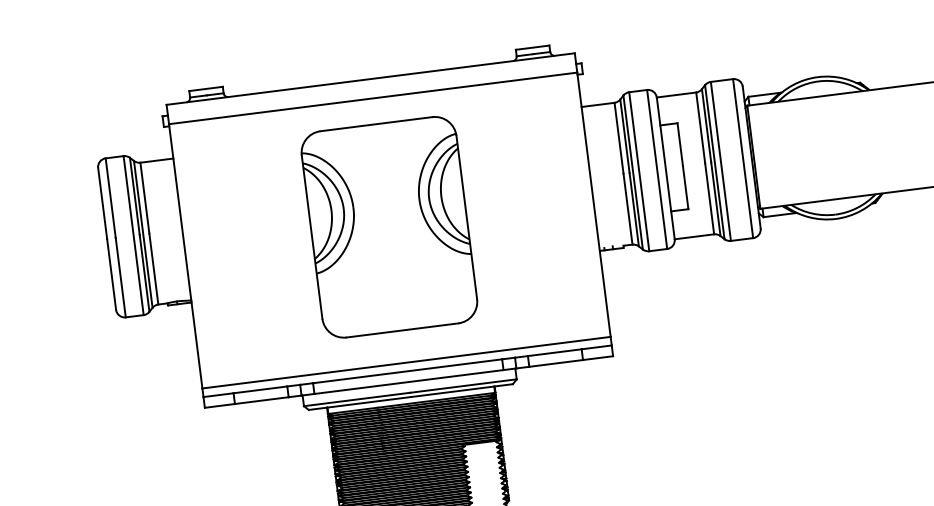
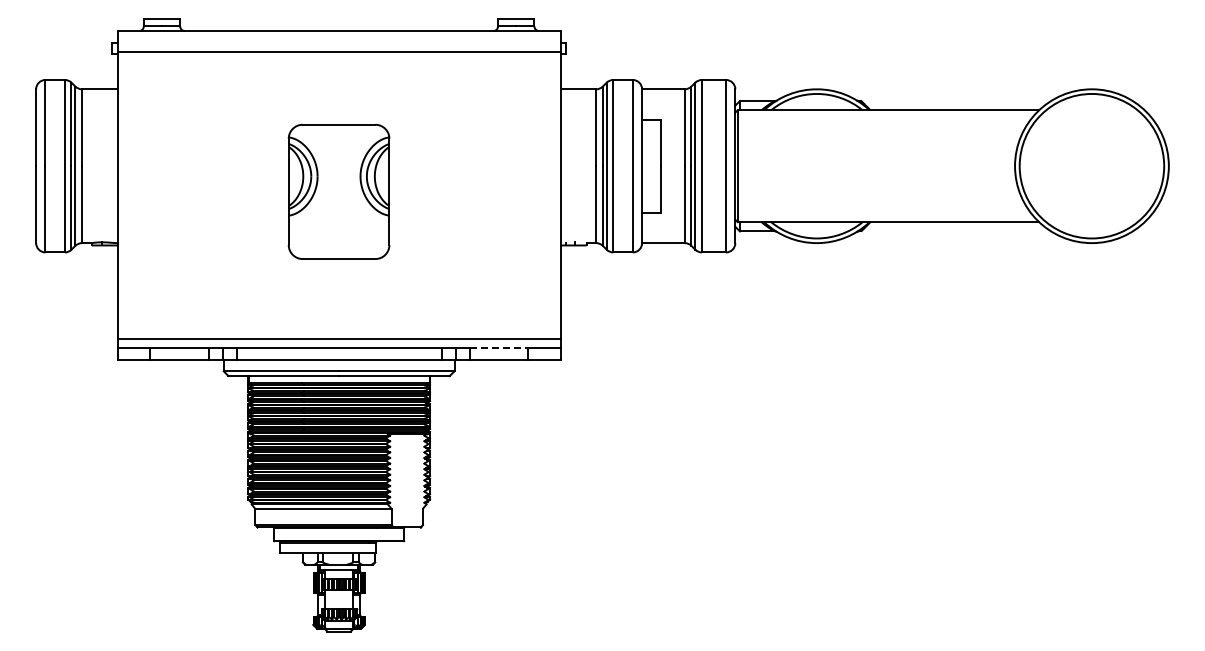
part: (388, 227) -> (338, 191), size x0.6
line: (555, 353) -> (499, 348), solid -> dashed

